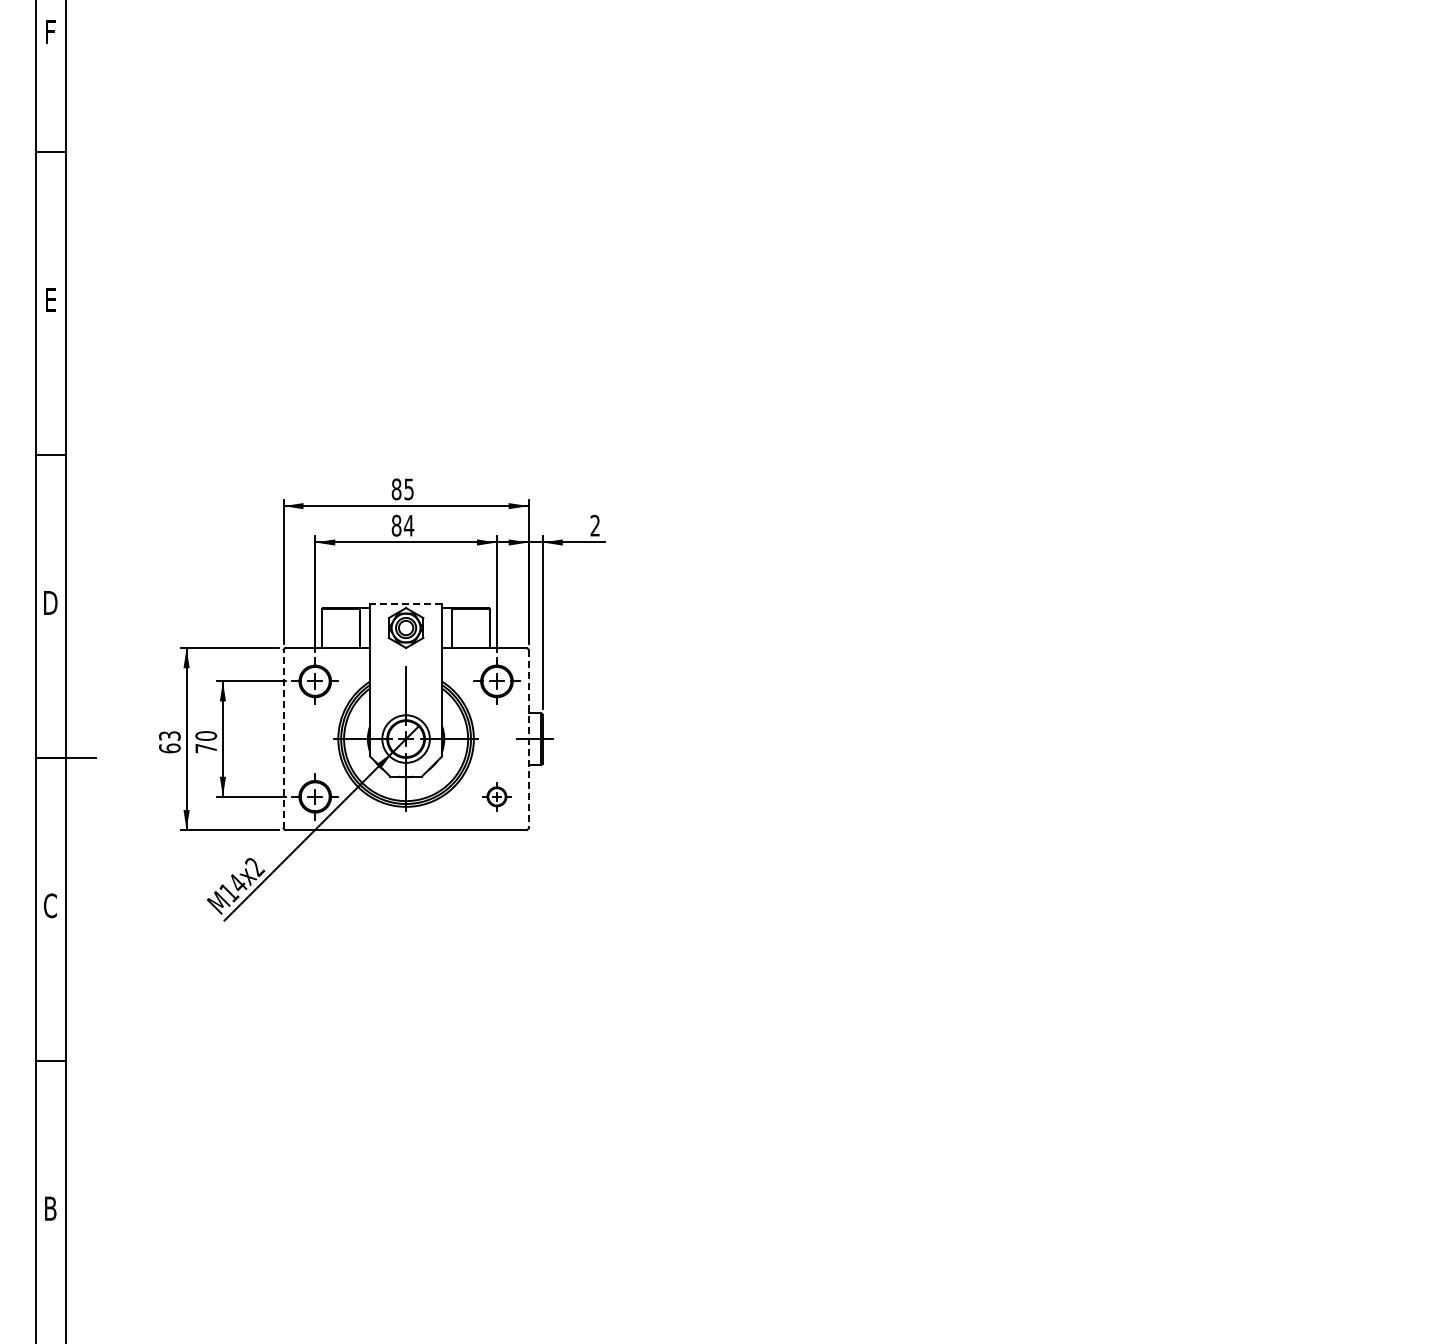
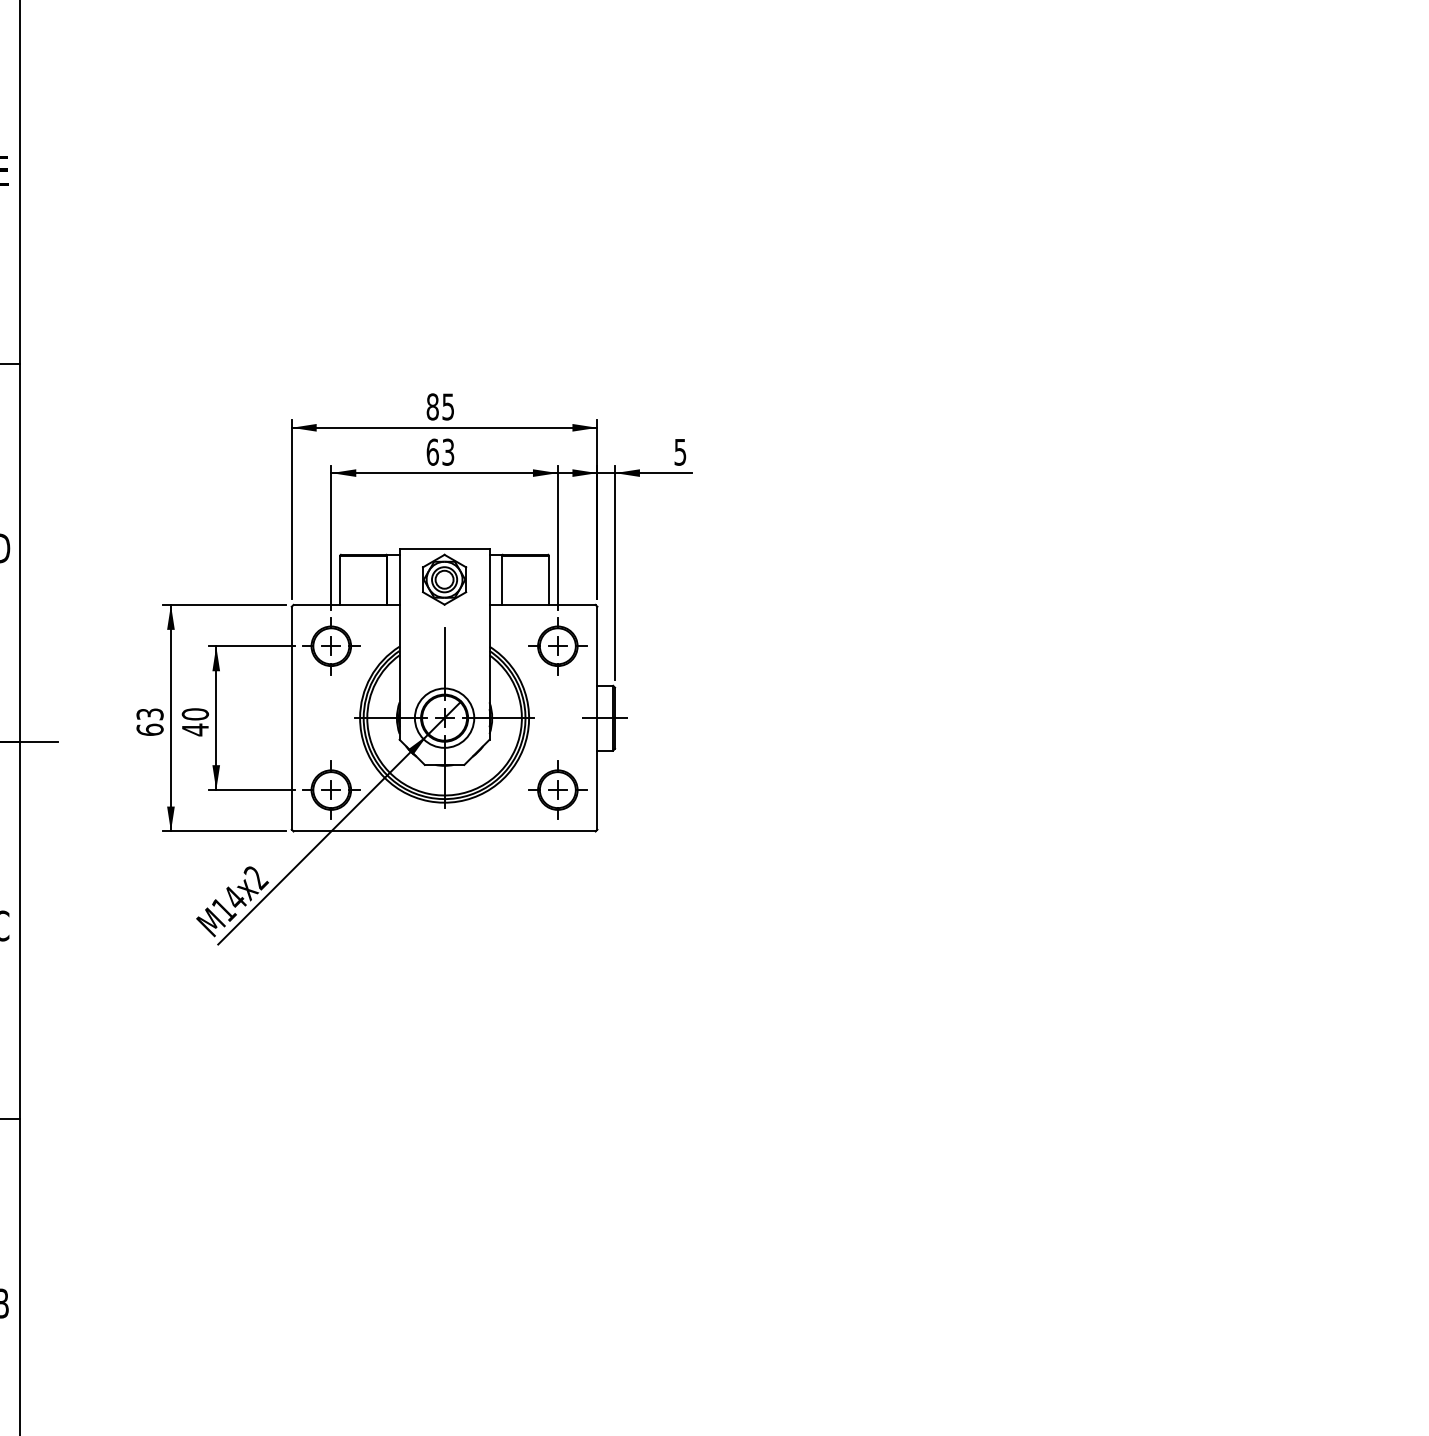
text: (402, 525) -> (440, 451), 84 -> 63
text: (594, 525) -> (679, 451), 2 -> 5
line: (405, 603) -> (443, 549), dashed -> solid
line: (283, 738) -> (291, 717), dashed -> solid
line: (528, 739) -> (597, 718), dashed -> solid
text: (205, 748) -> (194, 729), 70 -> 40
part: (496, 796) -> (557, 789), size x1.67

